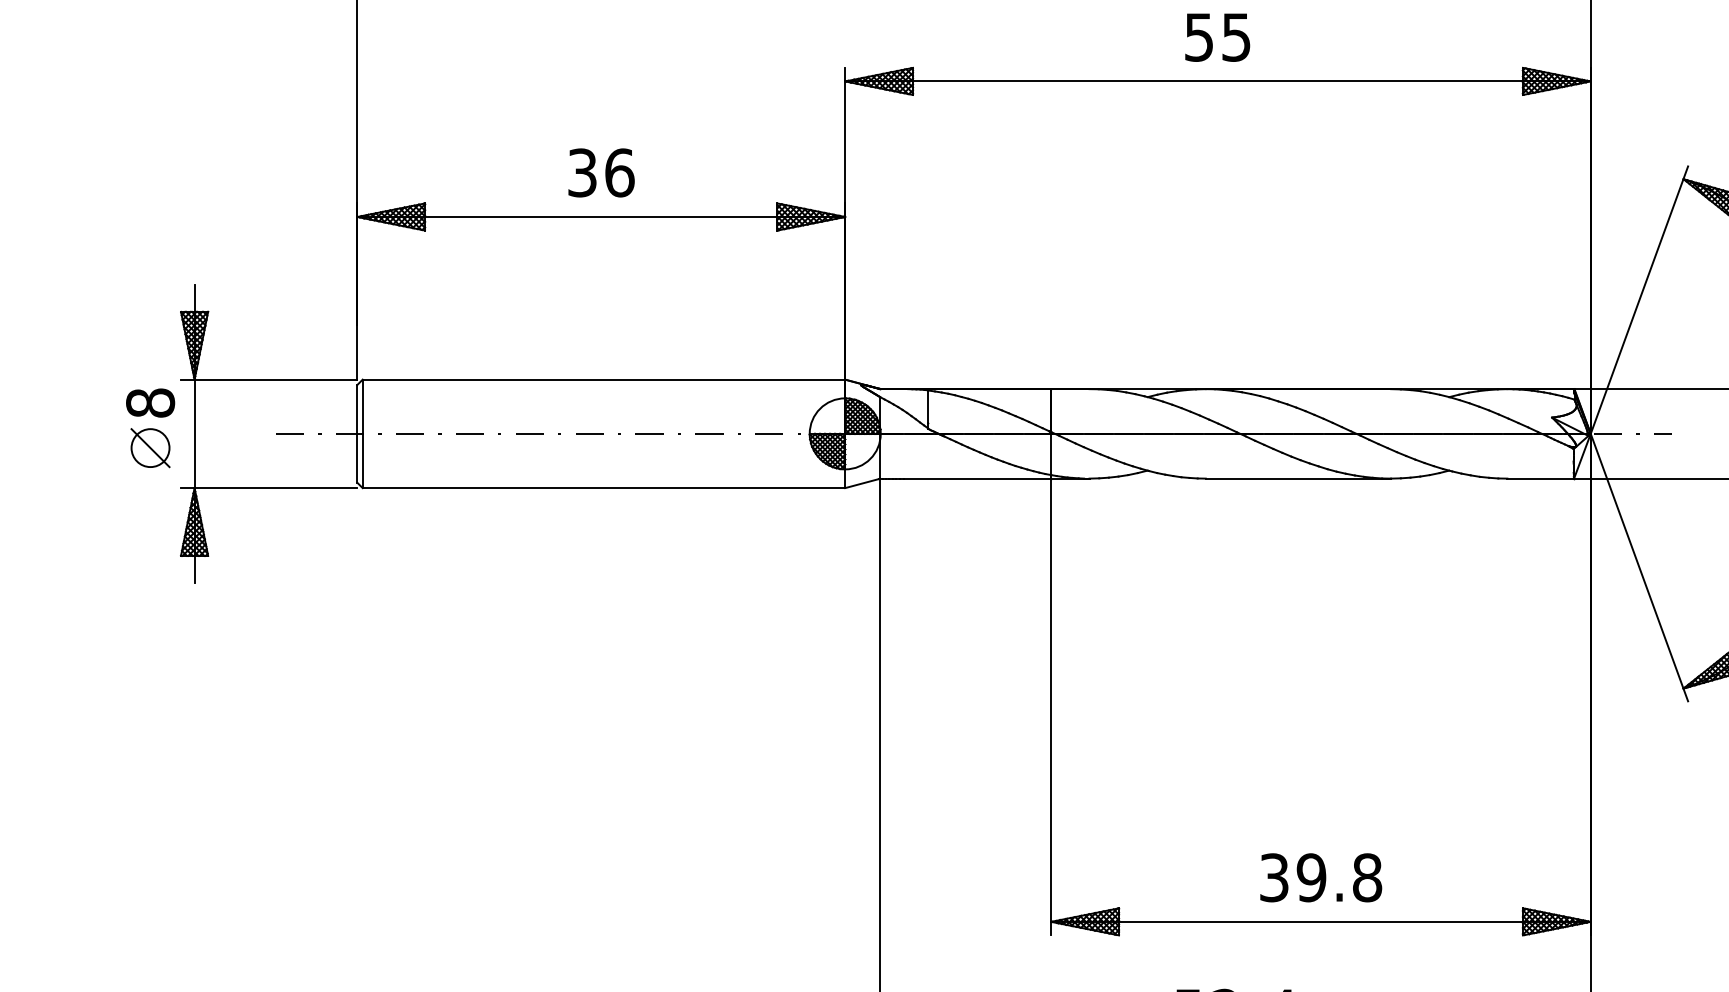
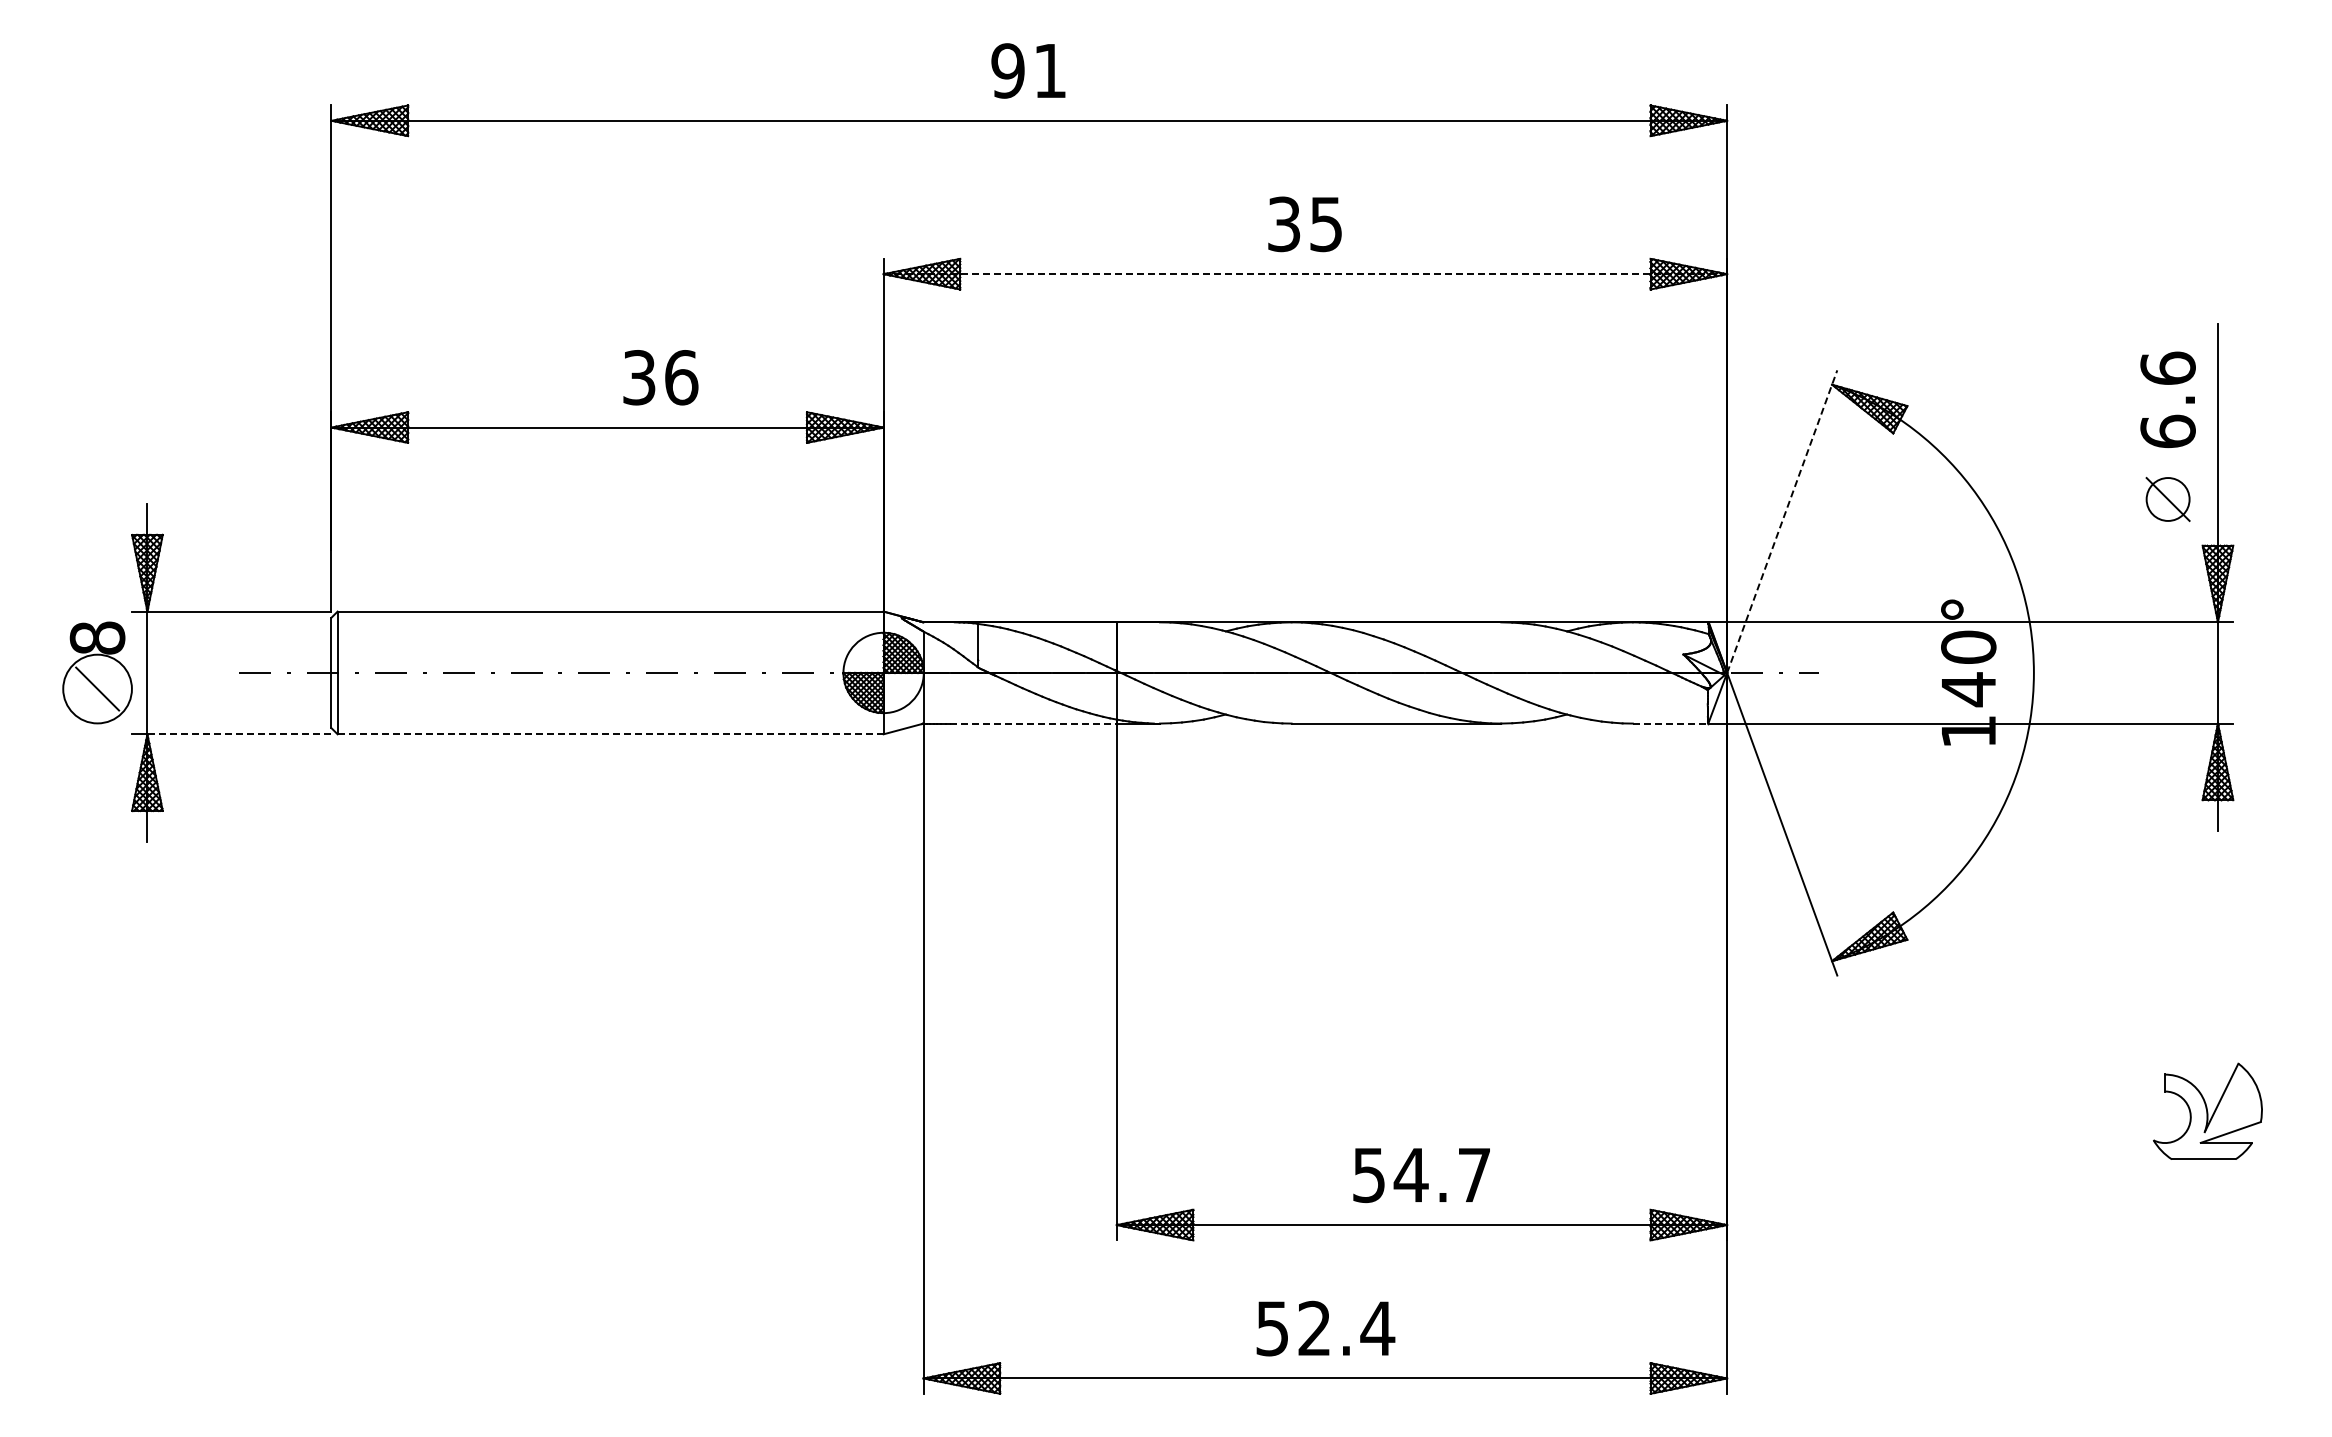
text: (1199, 36) -> (1284, 223), 55 -> 35
line: (1218, 81) -> (1305, 274), solid -> dashed
text: (601, 172) -> (660, 377), moved
line: (1639, 300) -> (1782, 521), solid -> dashed
circle: (150, 447) -> (97, 688), size x1.6
line: (977, 478) -> (1033, 723), solid -> dashed
line: (1540, 478) -> (1670, 723), solid -> dashed
line: (275, 488) -> (238, 734), solid -> dashed
line: (604, 488) -> (611, 734), solid -> dashed
text: (1321, 878) -> (1422, 1175), 39.8 -> 54.7

